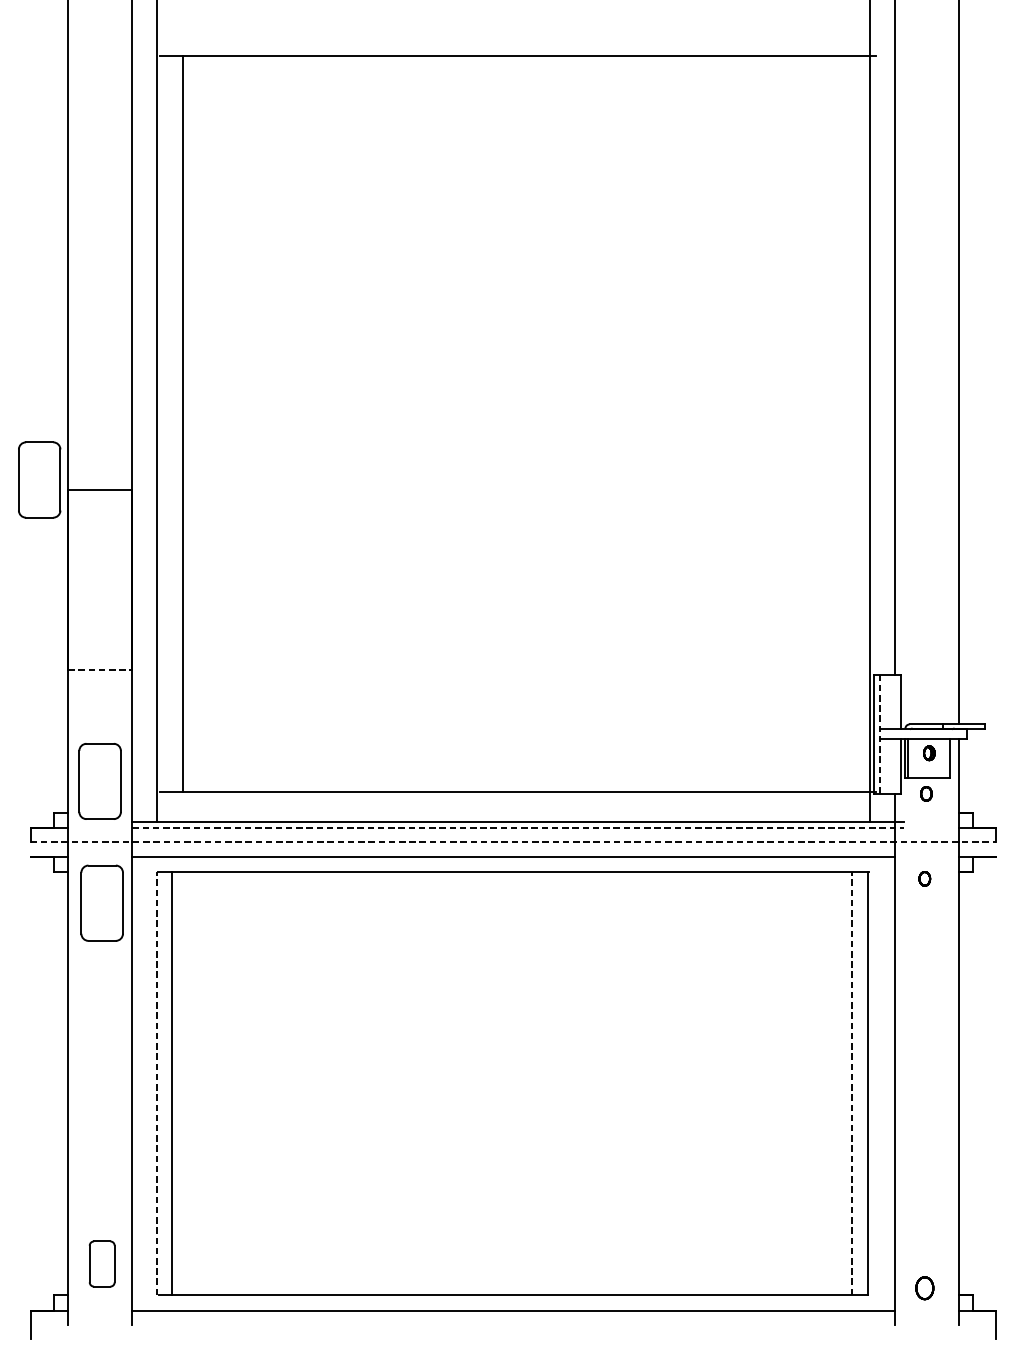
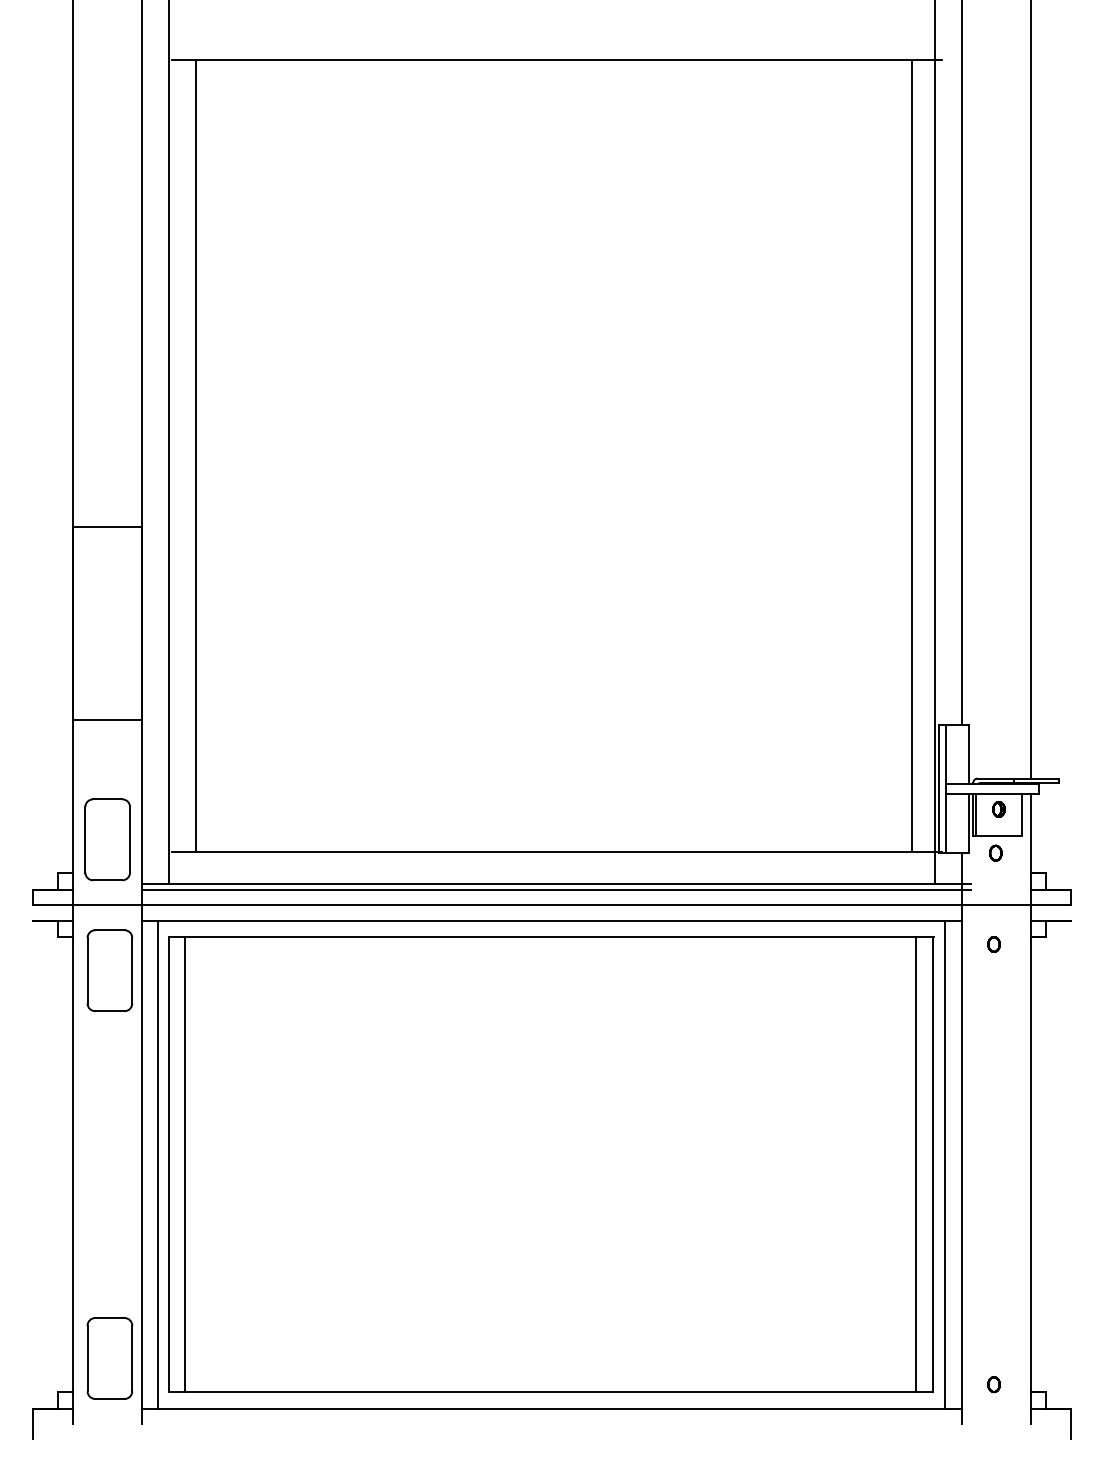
line: (848, 423) -> (912, 455), added
part: (39, 479) -> (42, 515), removed
line: (100, 670) -> (108, 720), dashed -> solid
line: (880, 734) -> (946, 789), dashed -> solid
line: (518, 827) -> (557, 889), dashed -> solid
line: (513, 842) -> (552, 905), dashed -> solid
line: (146, 1083) -> (157, 1164), added
line: (156, 1083) -> (168, 1164), dashed -> solid
line: (852, 1083) -> (916, 1164), dashed -> solid
line: (878, 1083) -> (944, 1164), added
part: (101, 1264) -> (109, 1358), size x1.67
part: (924, 1288) -> (993, 1384), size x0.62

